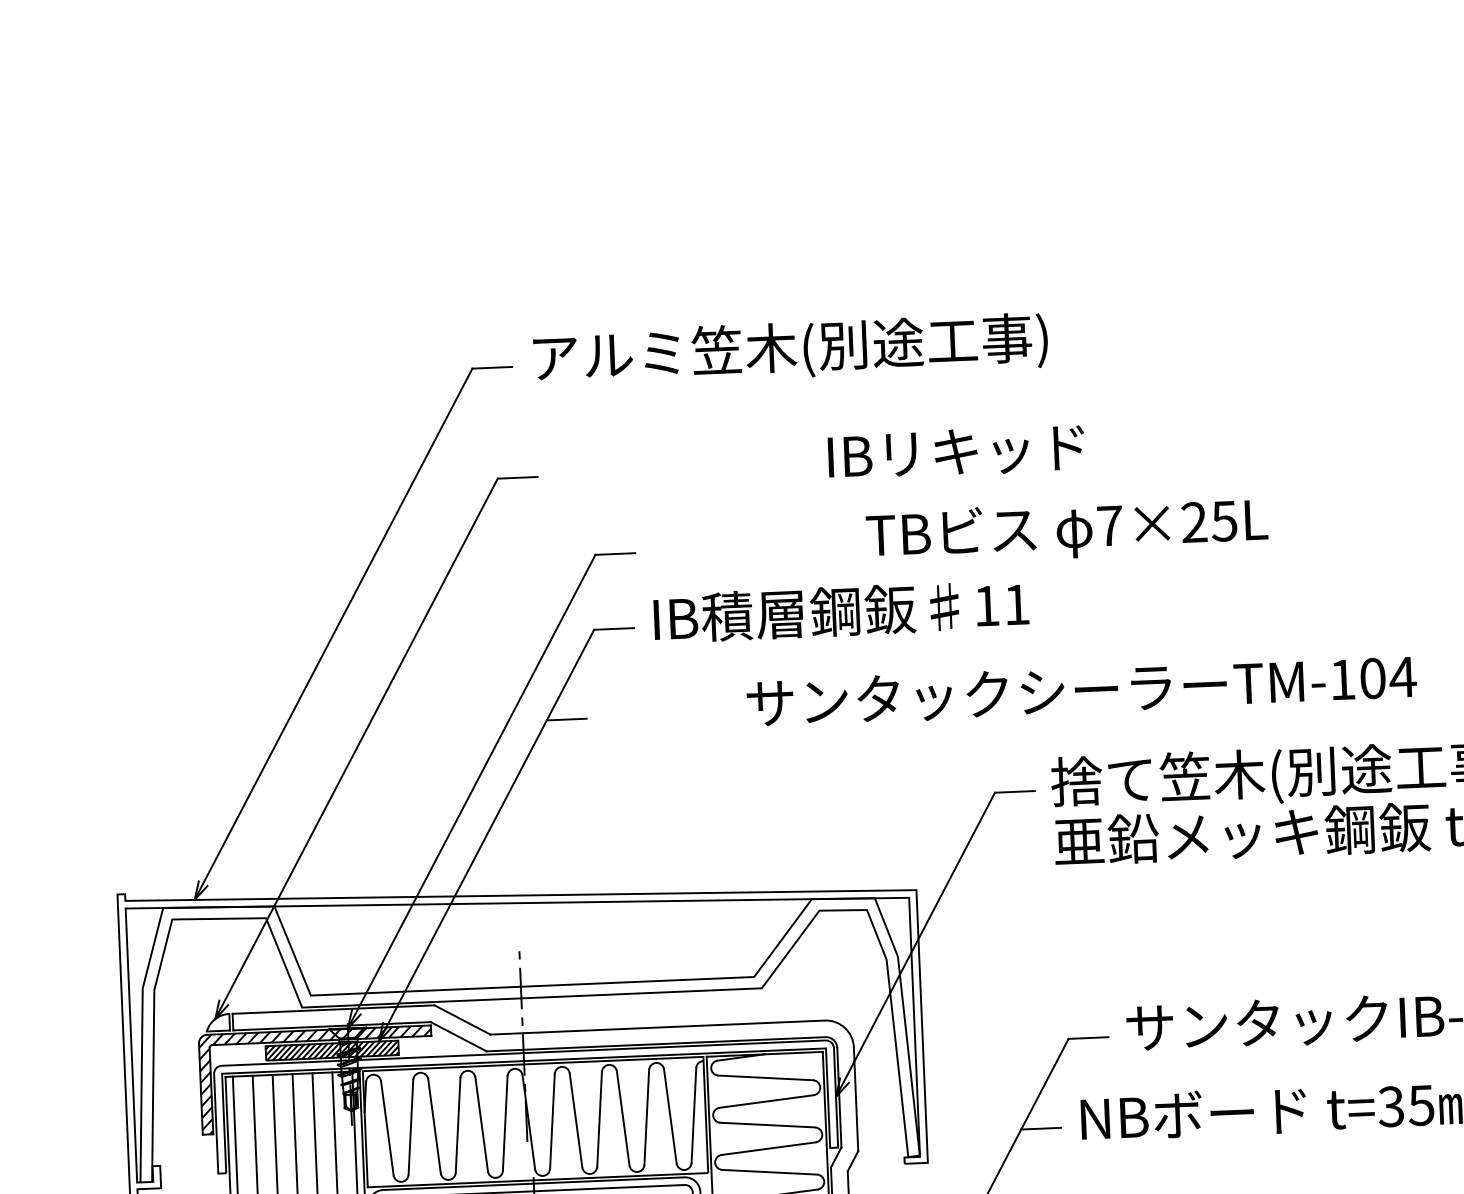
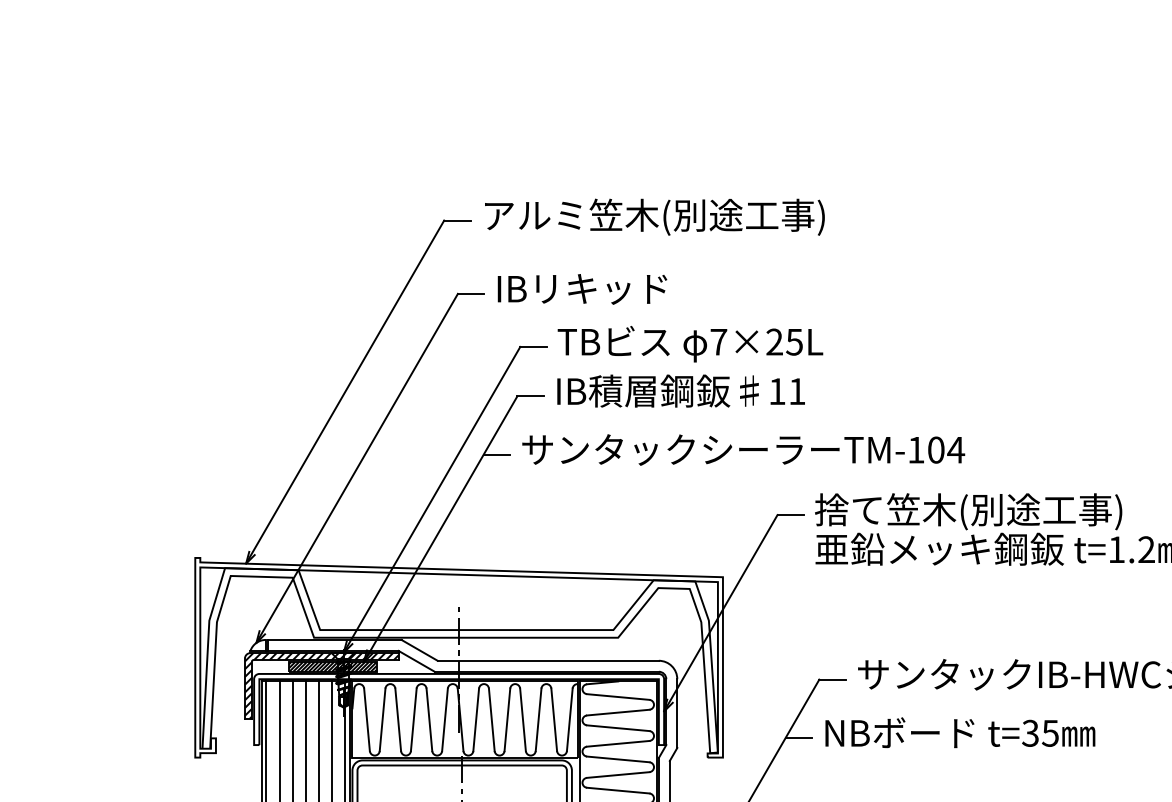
text: (956, 452) -> (582, 289), moved
text: (1067, 531) -> (690, 344), moved
text: (1081, 689) -> (743, 449), moved

